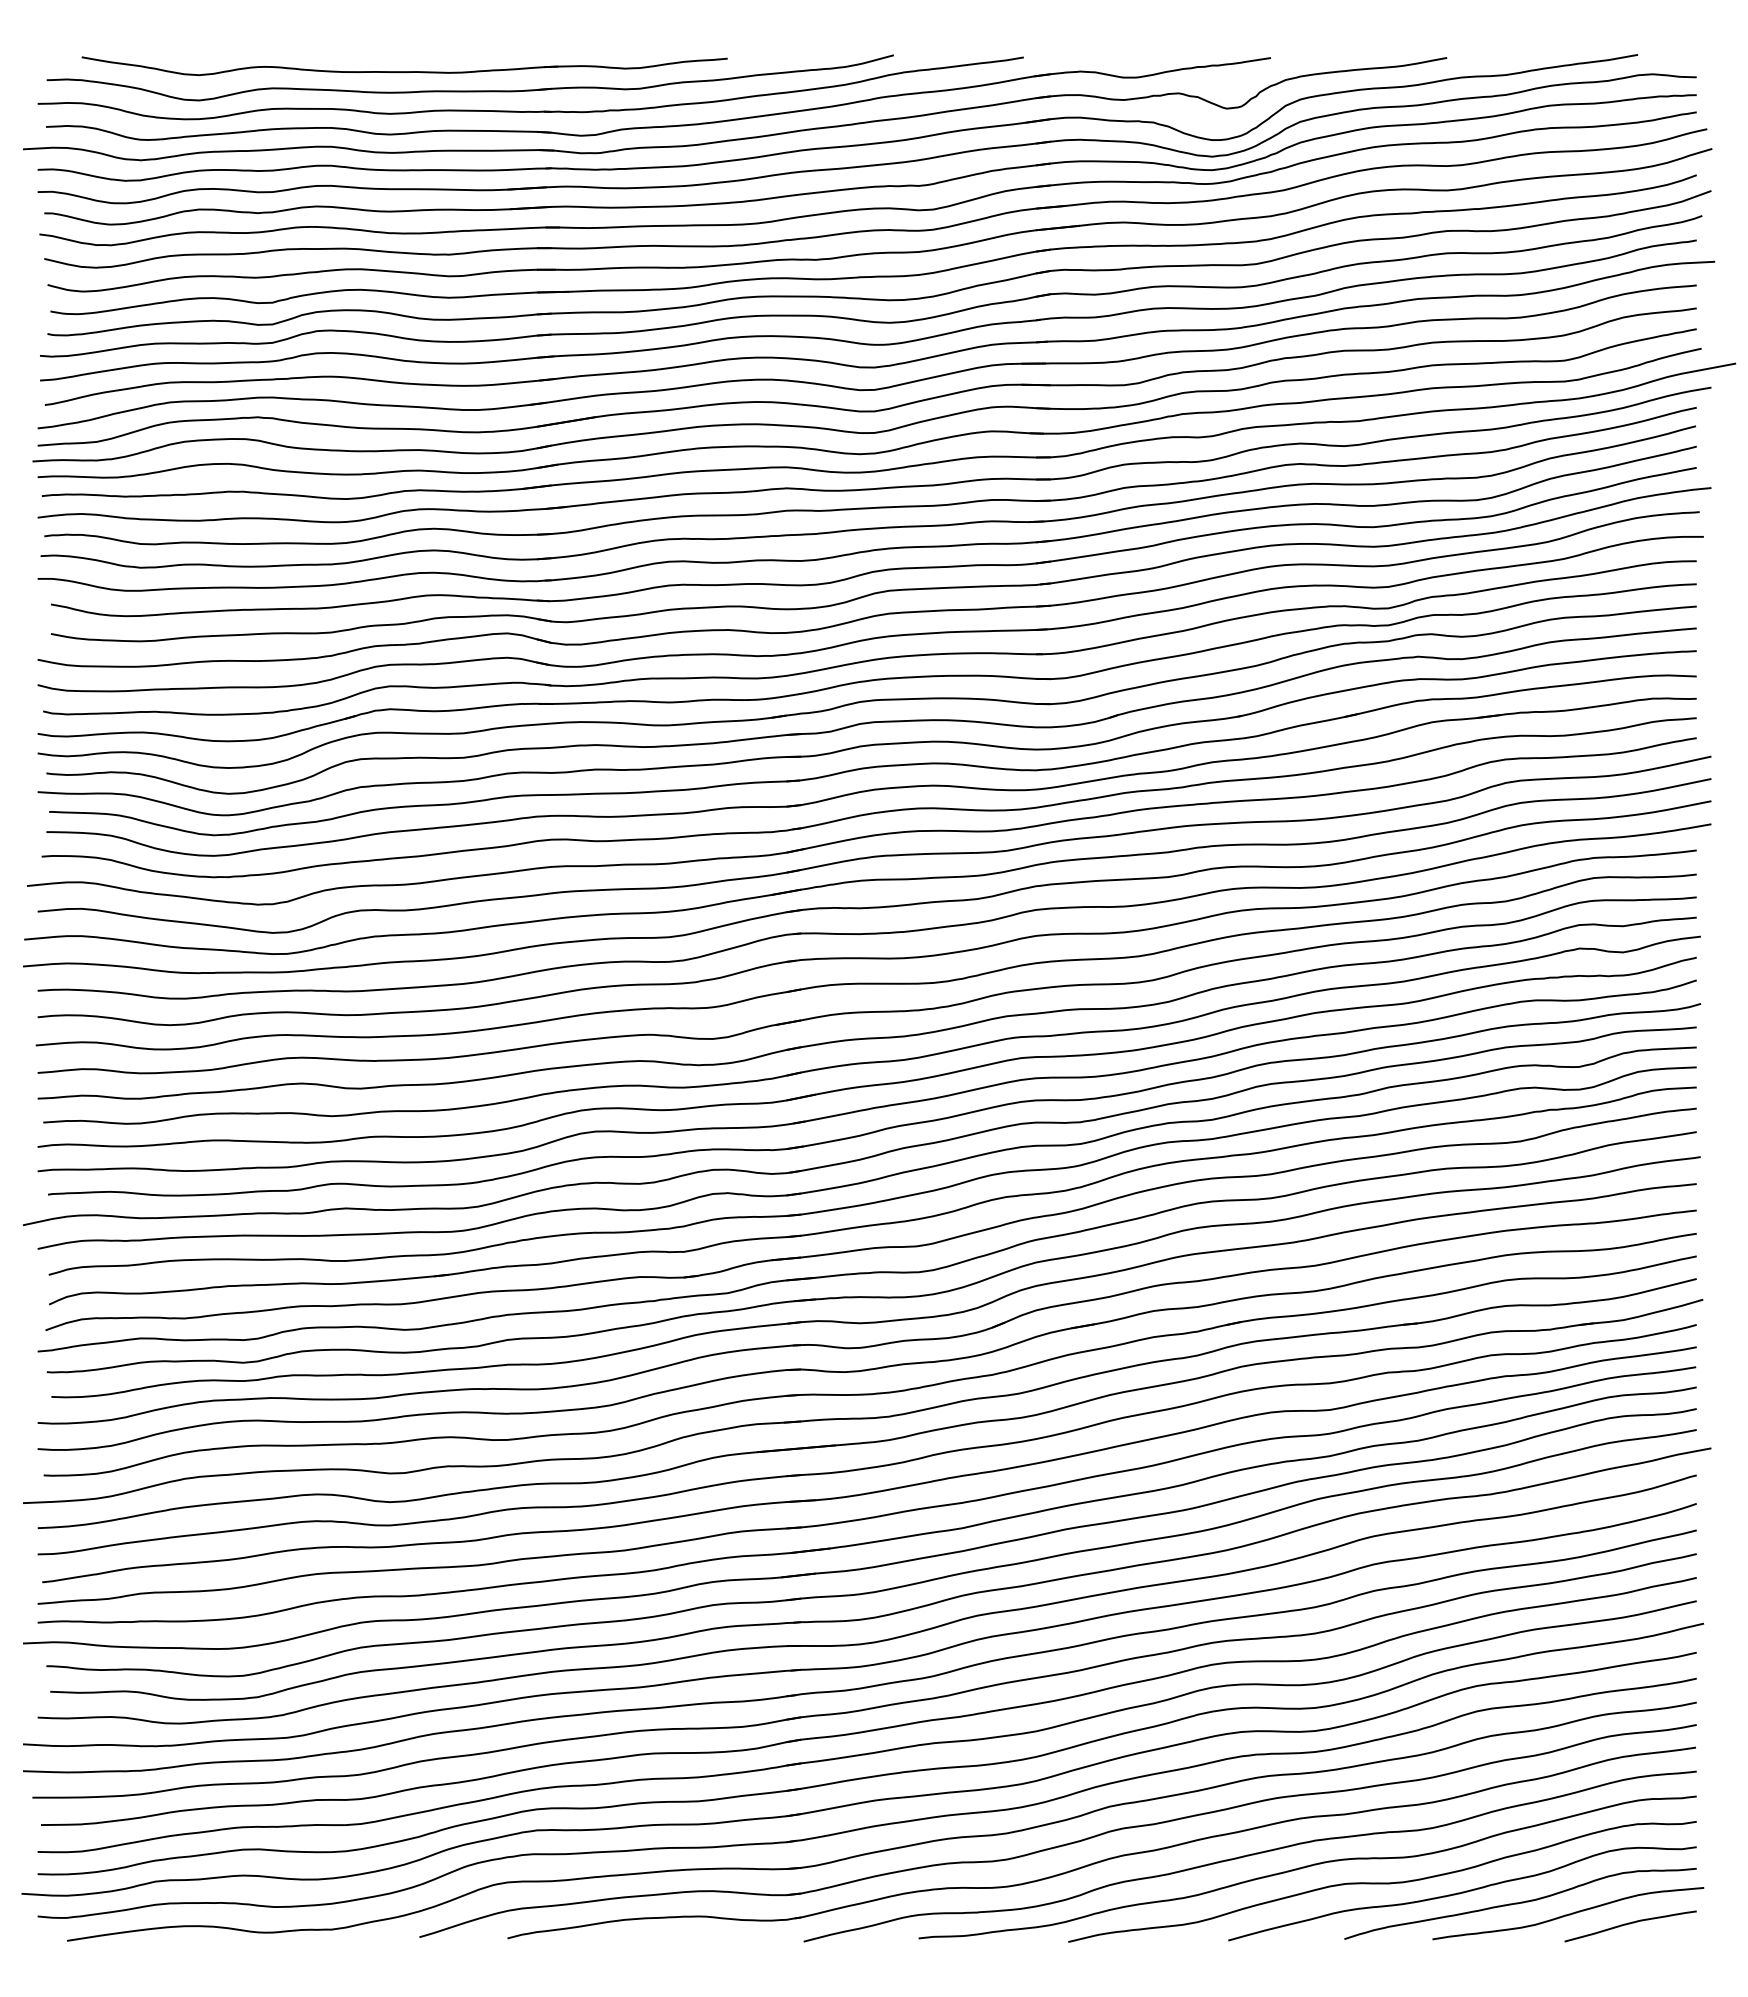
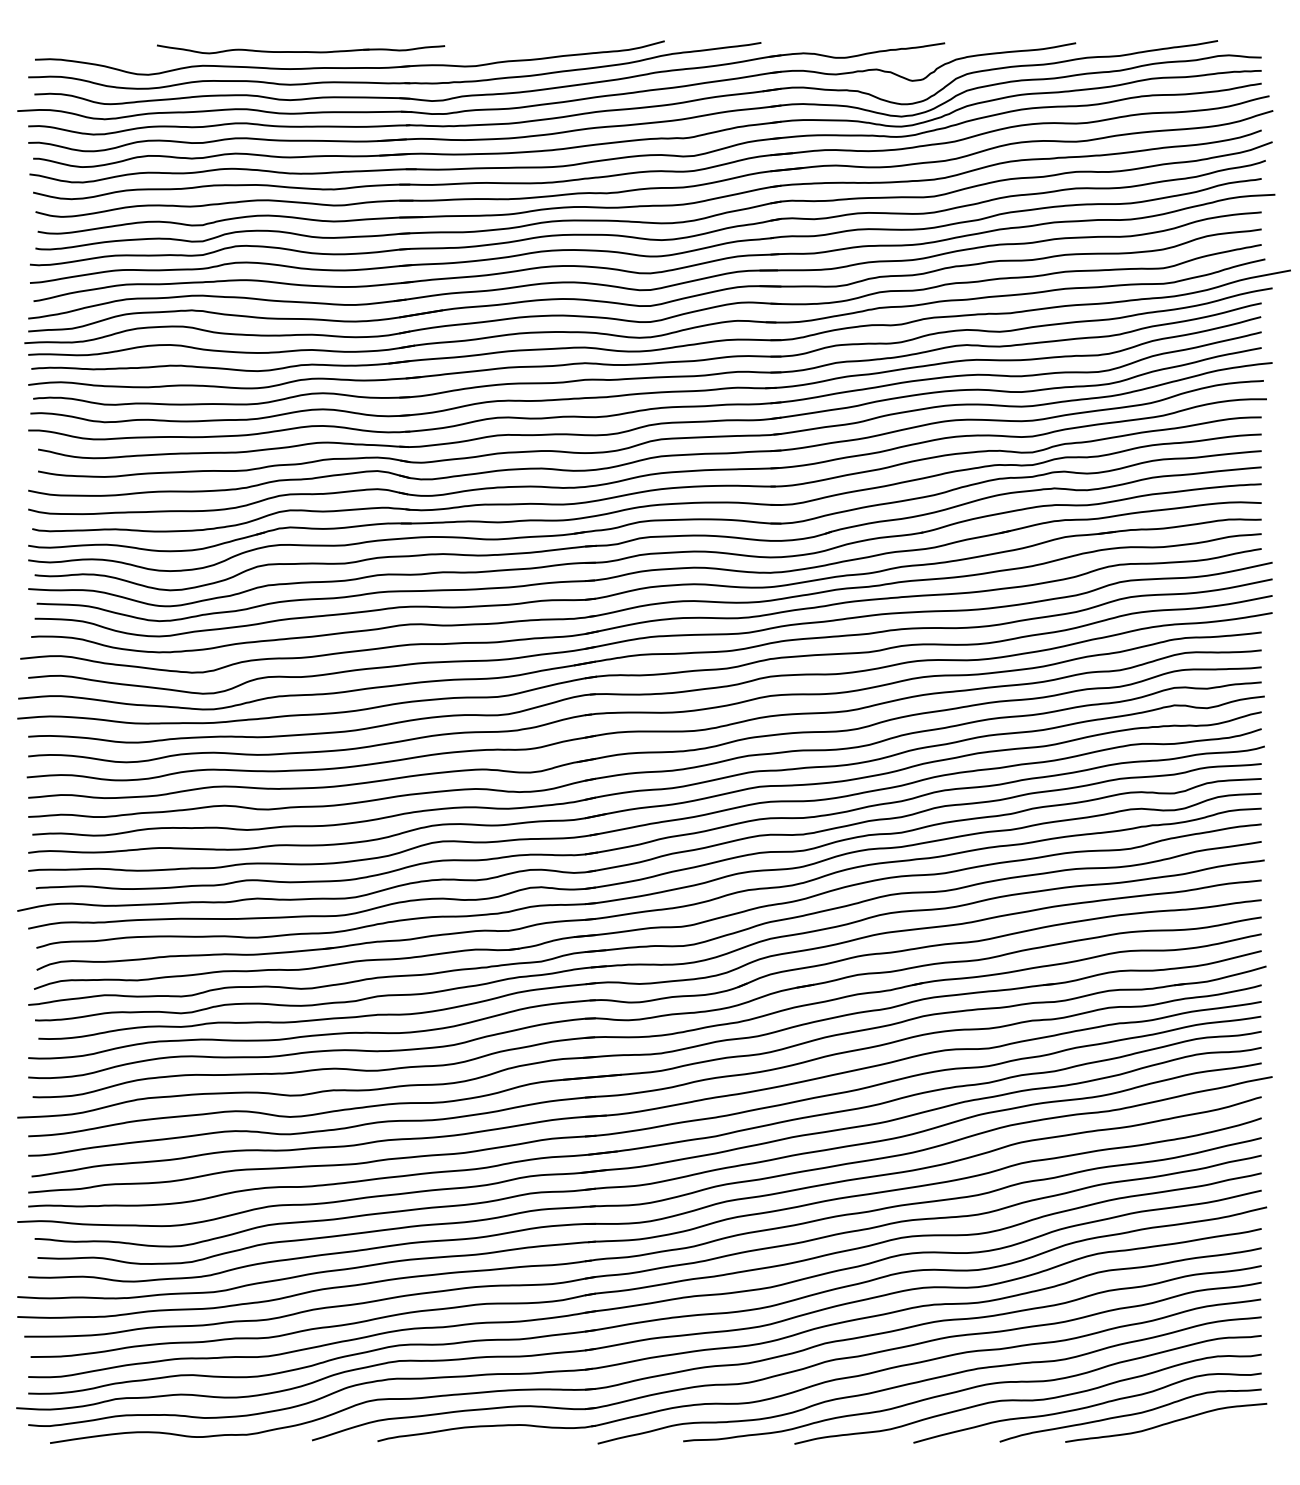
part: (404, 66) -> (300, 49), size x0.6
curve: (1630, 1924) -> (1212, 1430), removed

